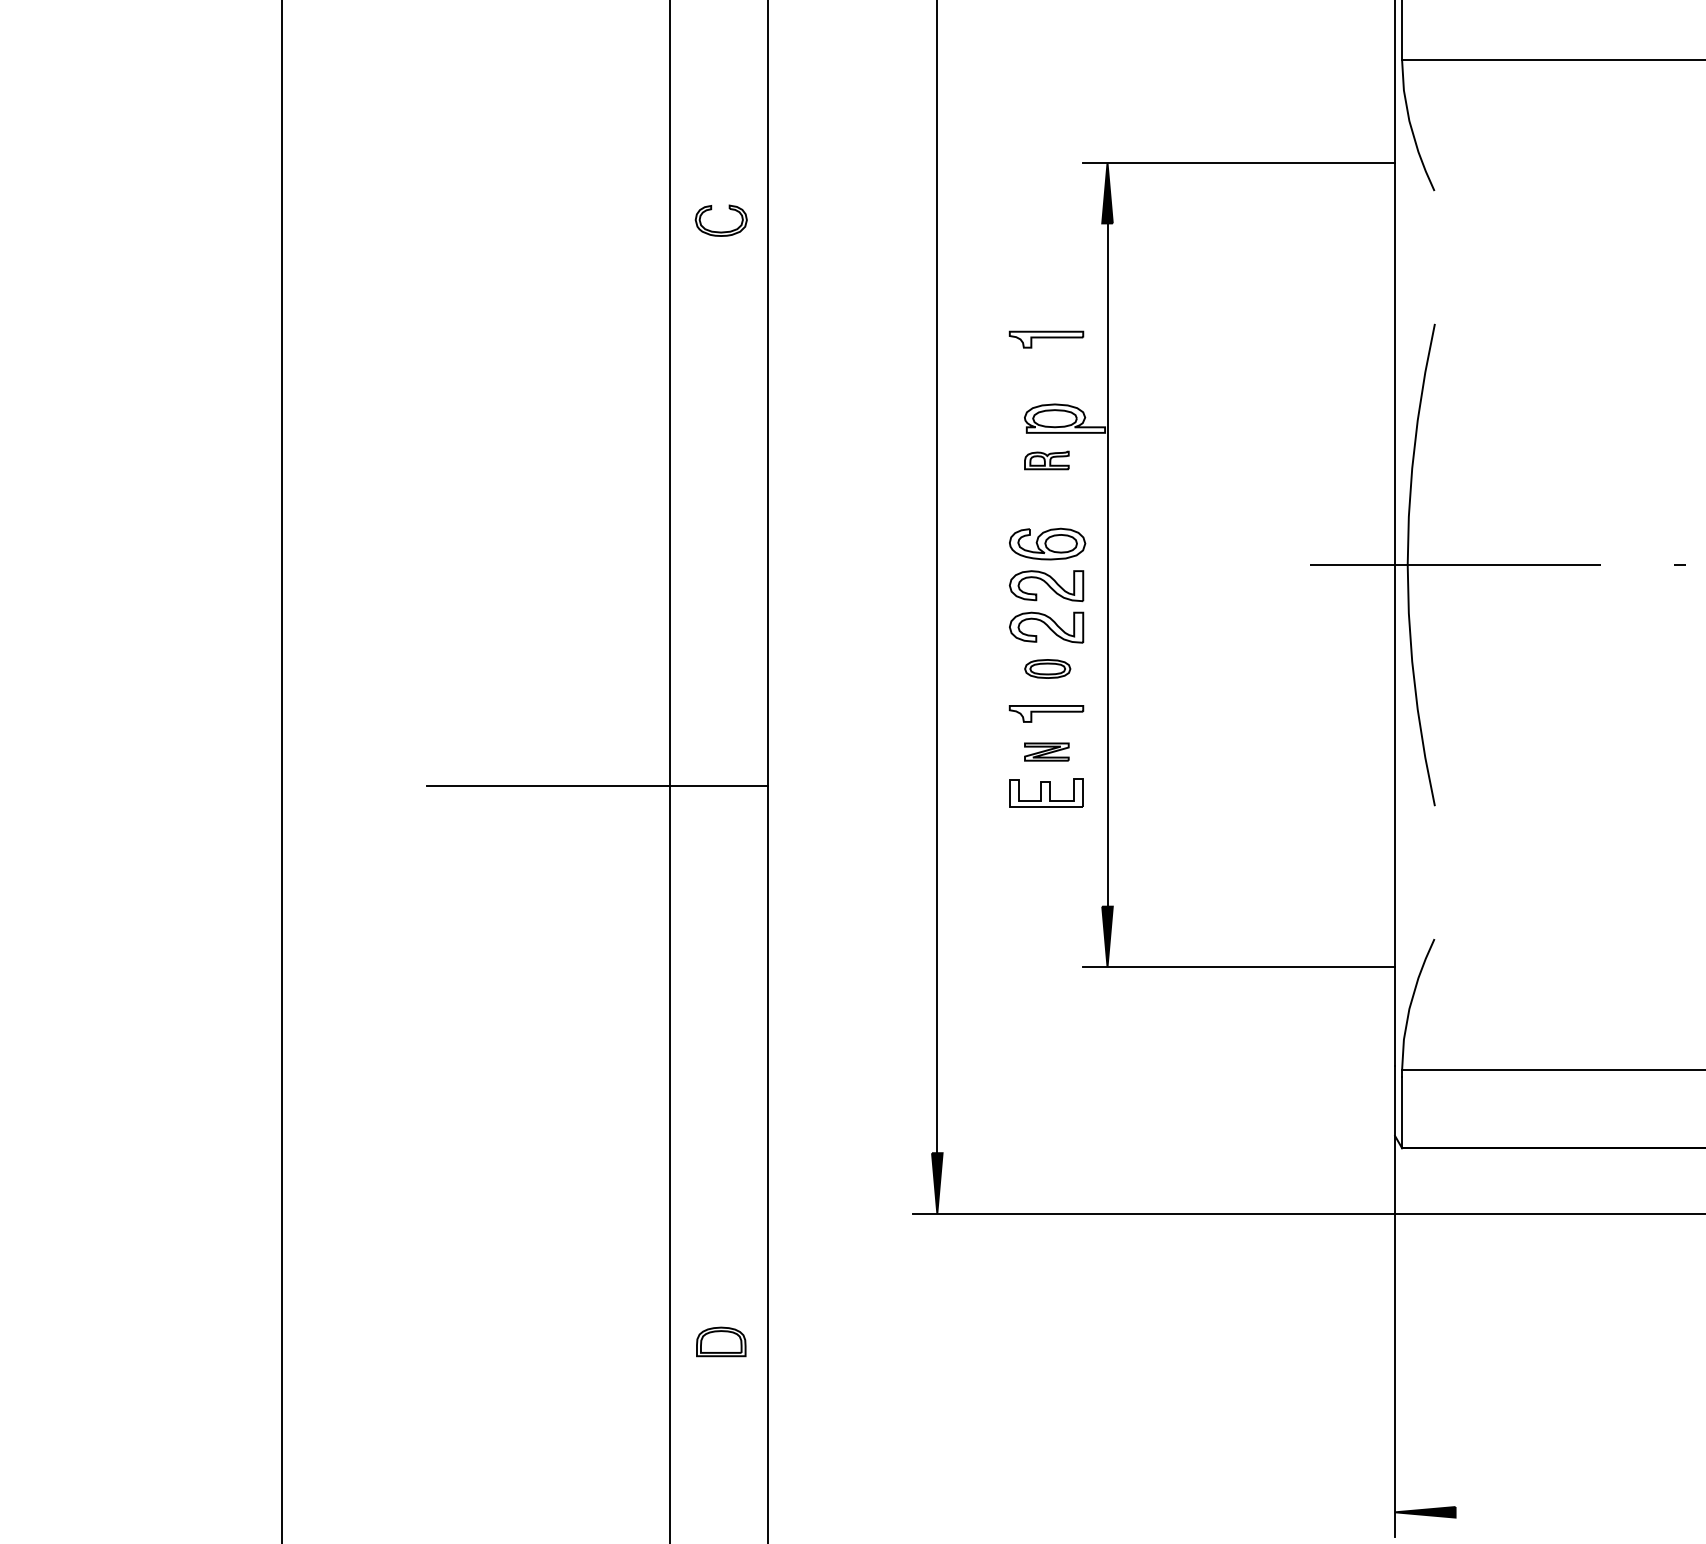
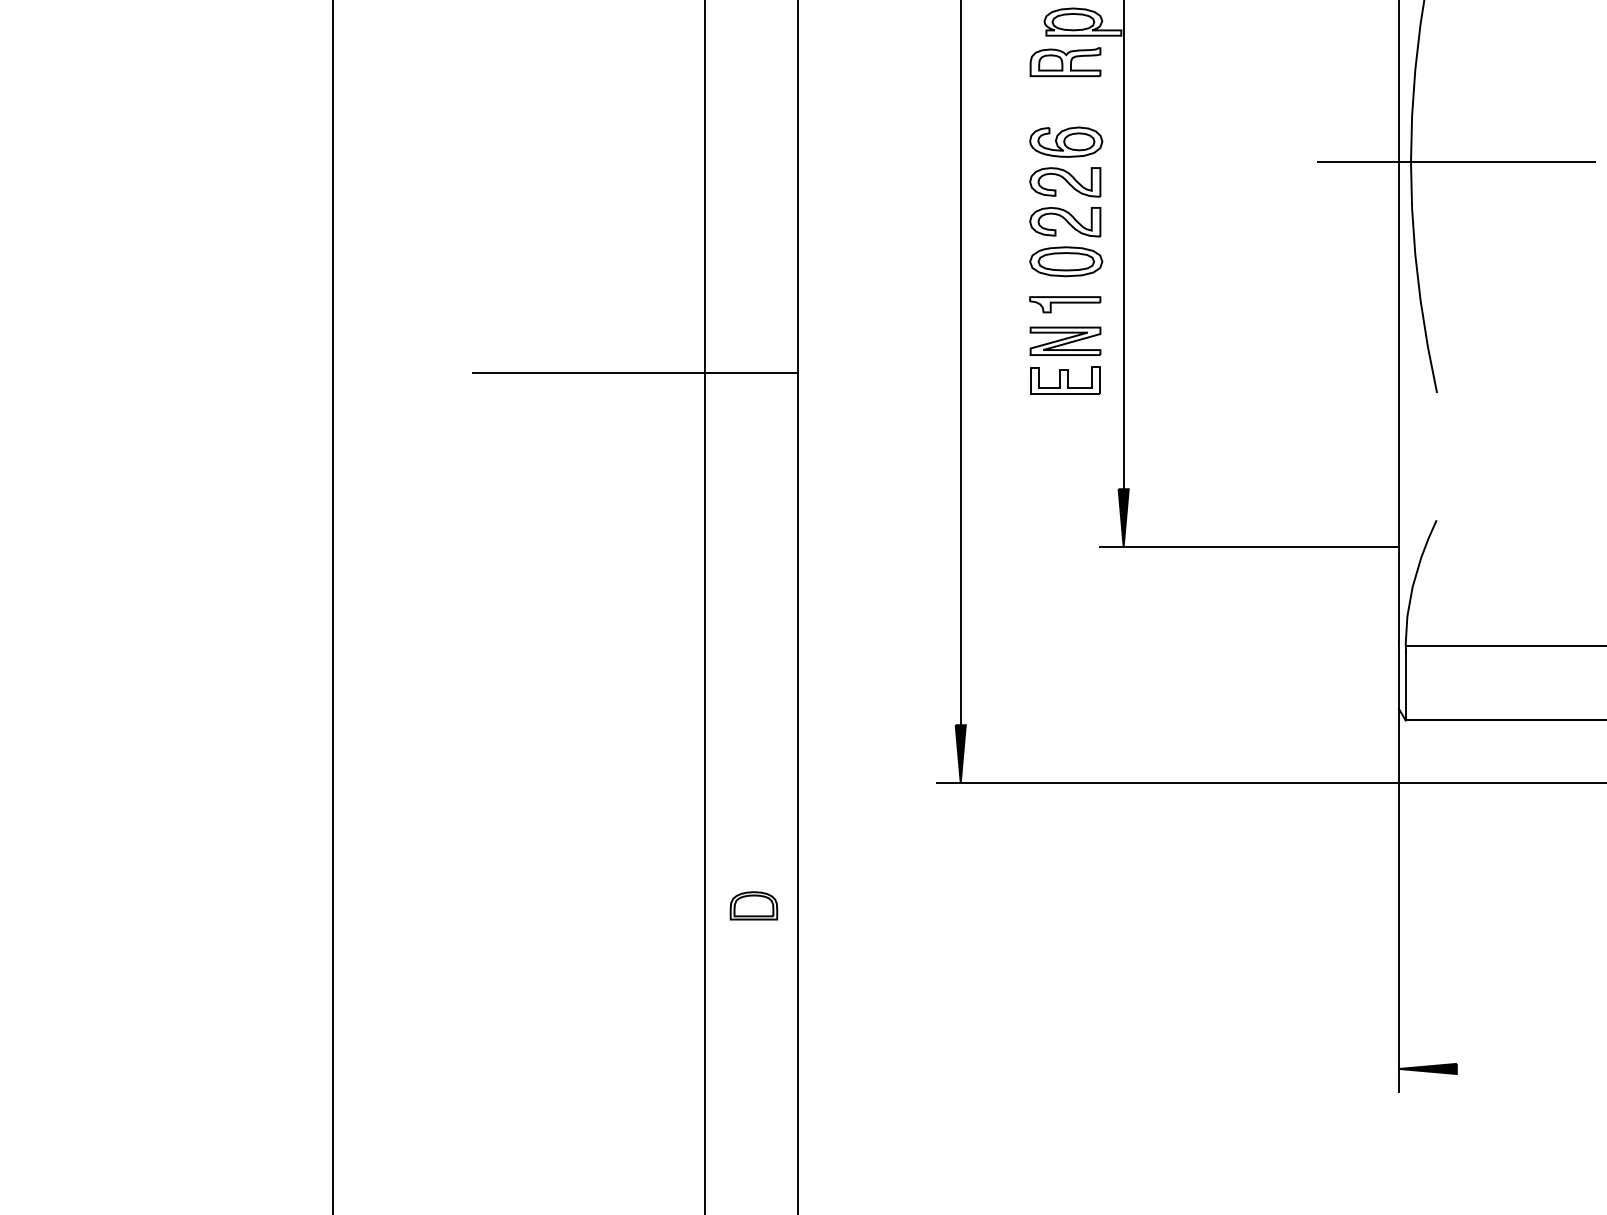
part: (1046, 460) -> (1065, 62), size x1.67
part: (1047, 668) -> (1066, 261), size x1.67
part: (1046, 751) -> (1065, 340), size x1.67

